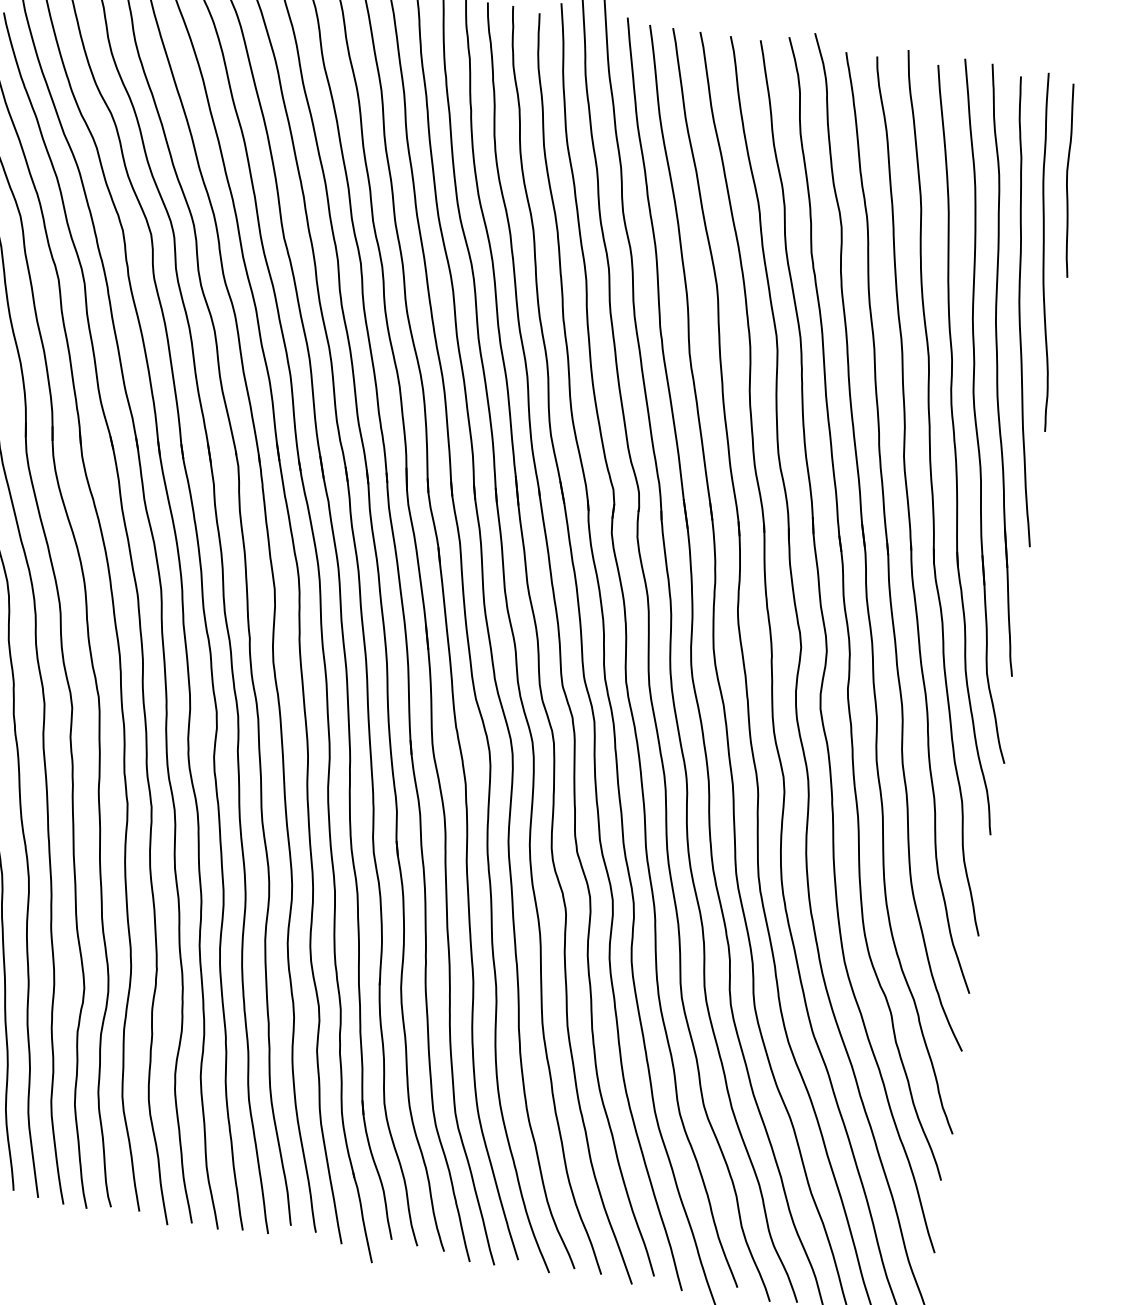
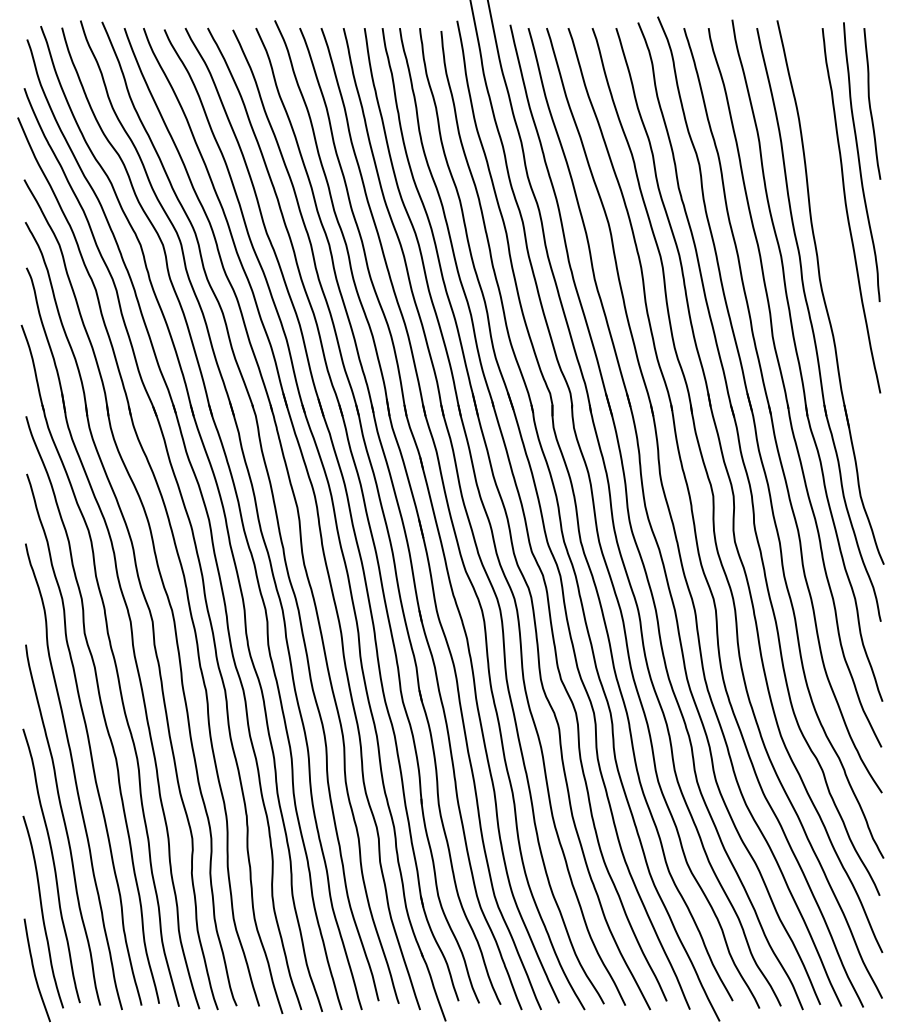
part: (1001, 369) -> (839, 258), removed

